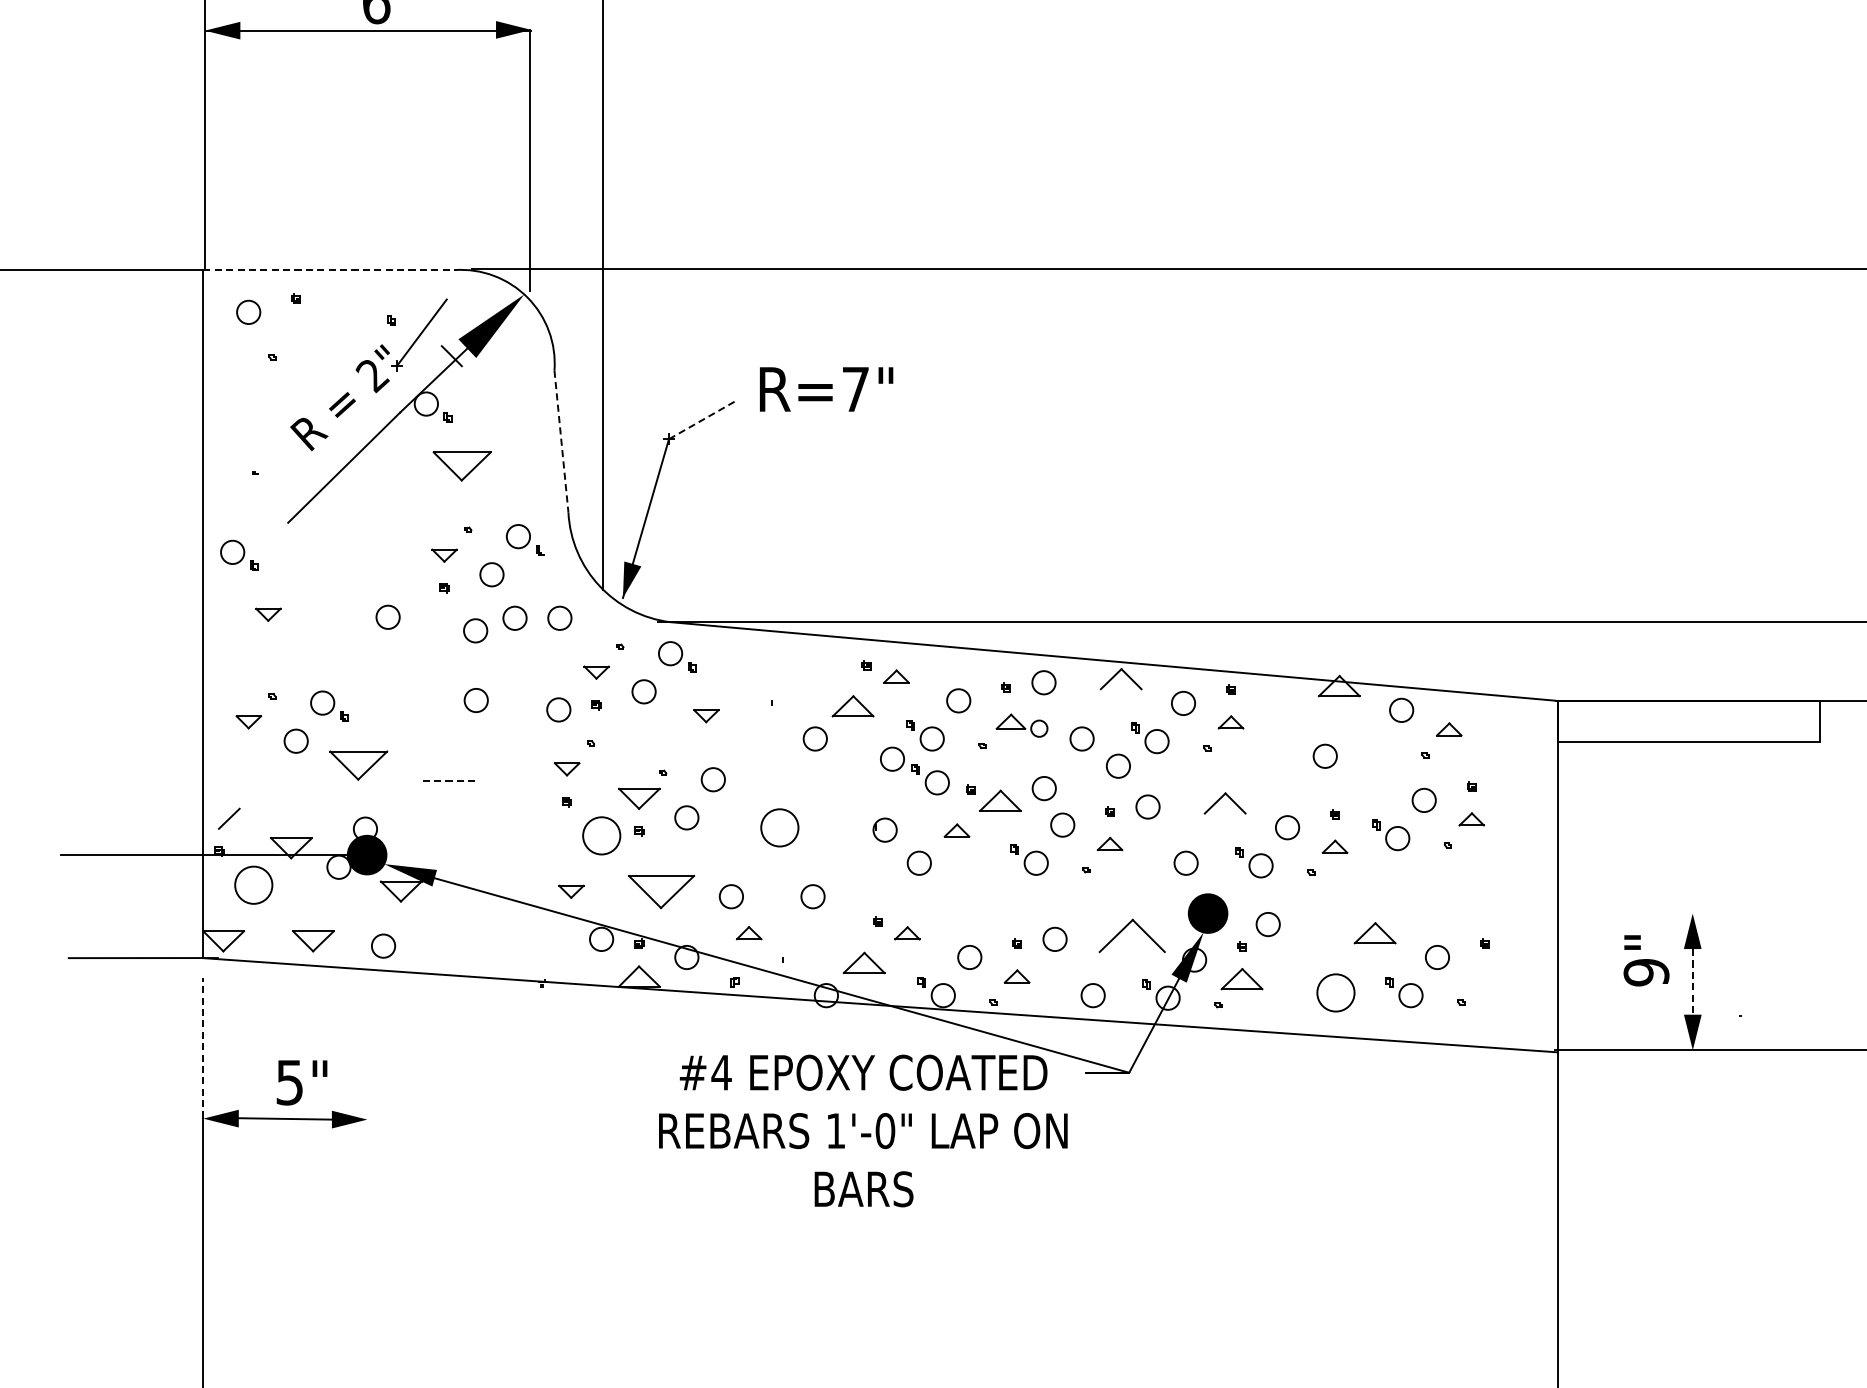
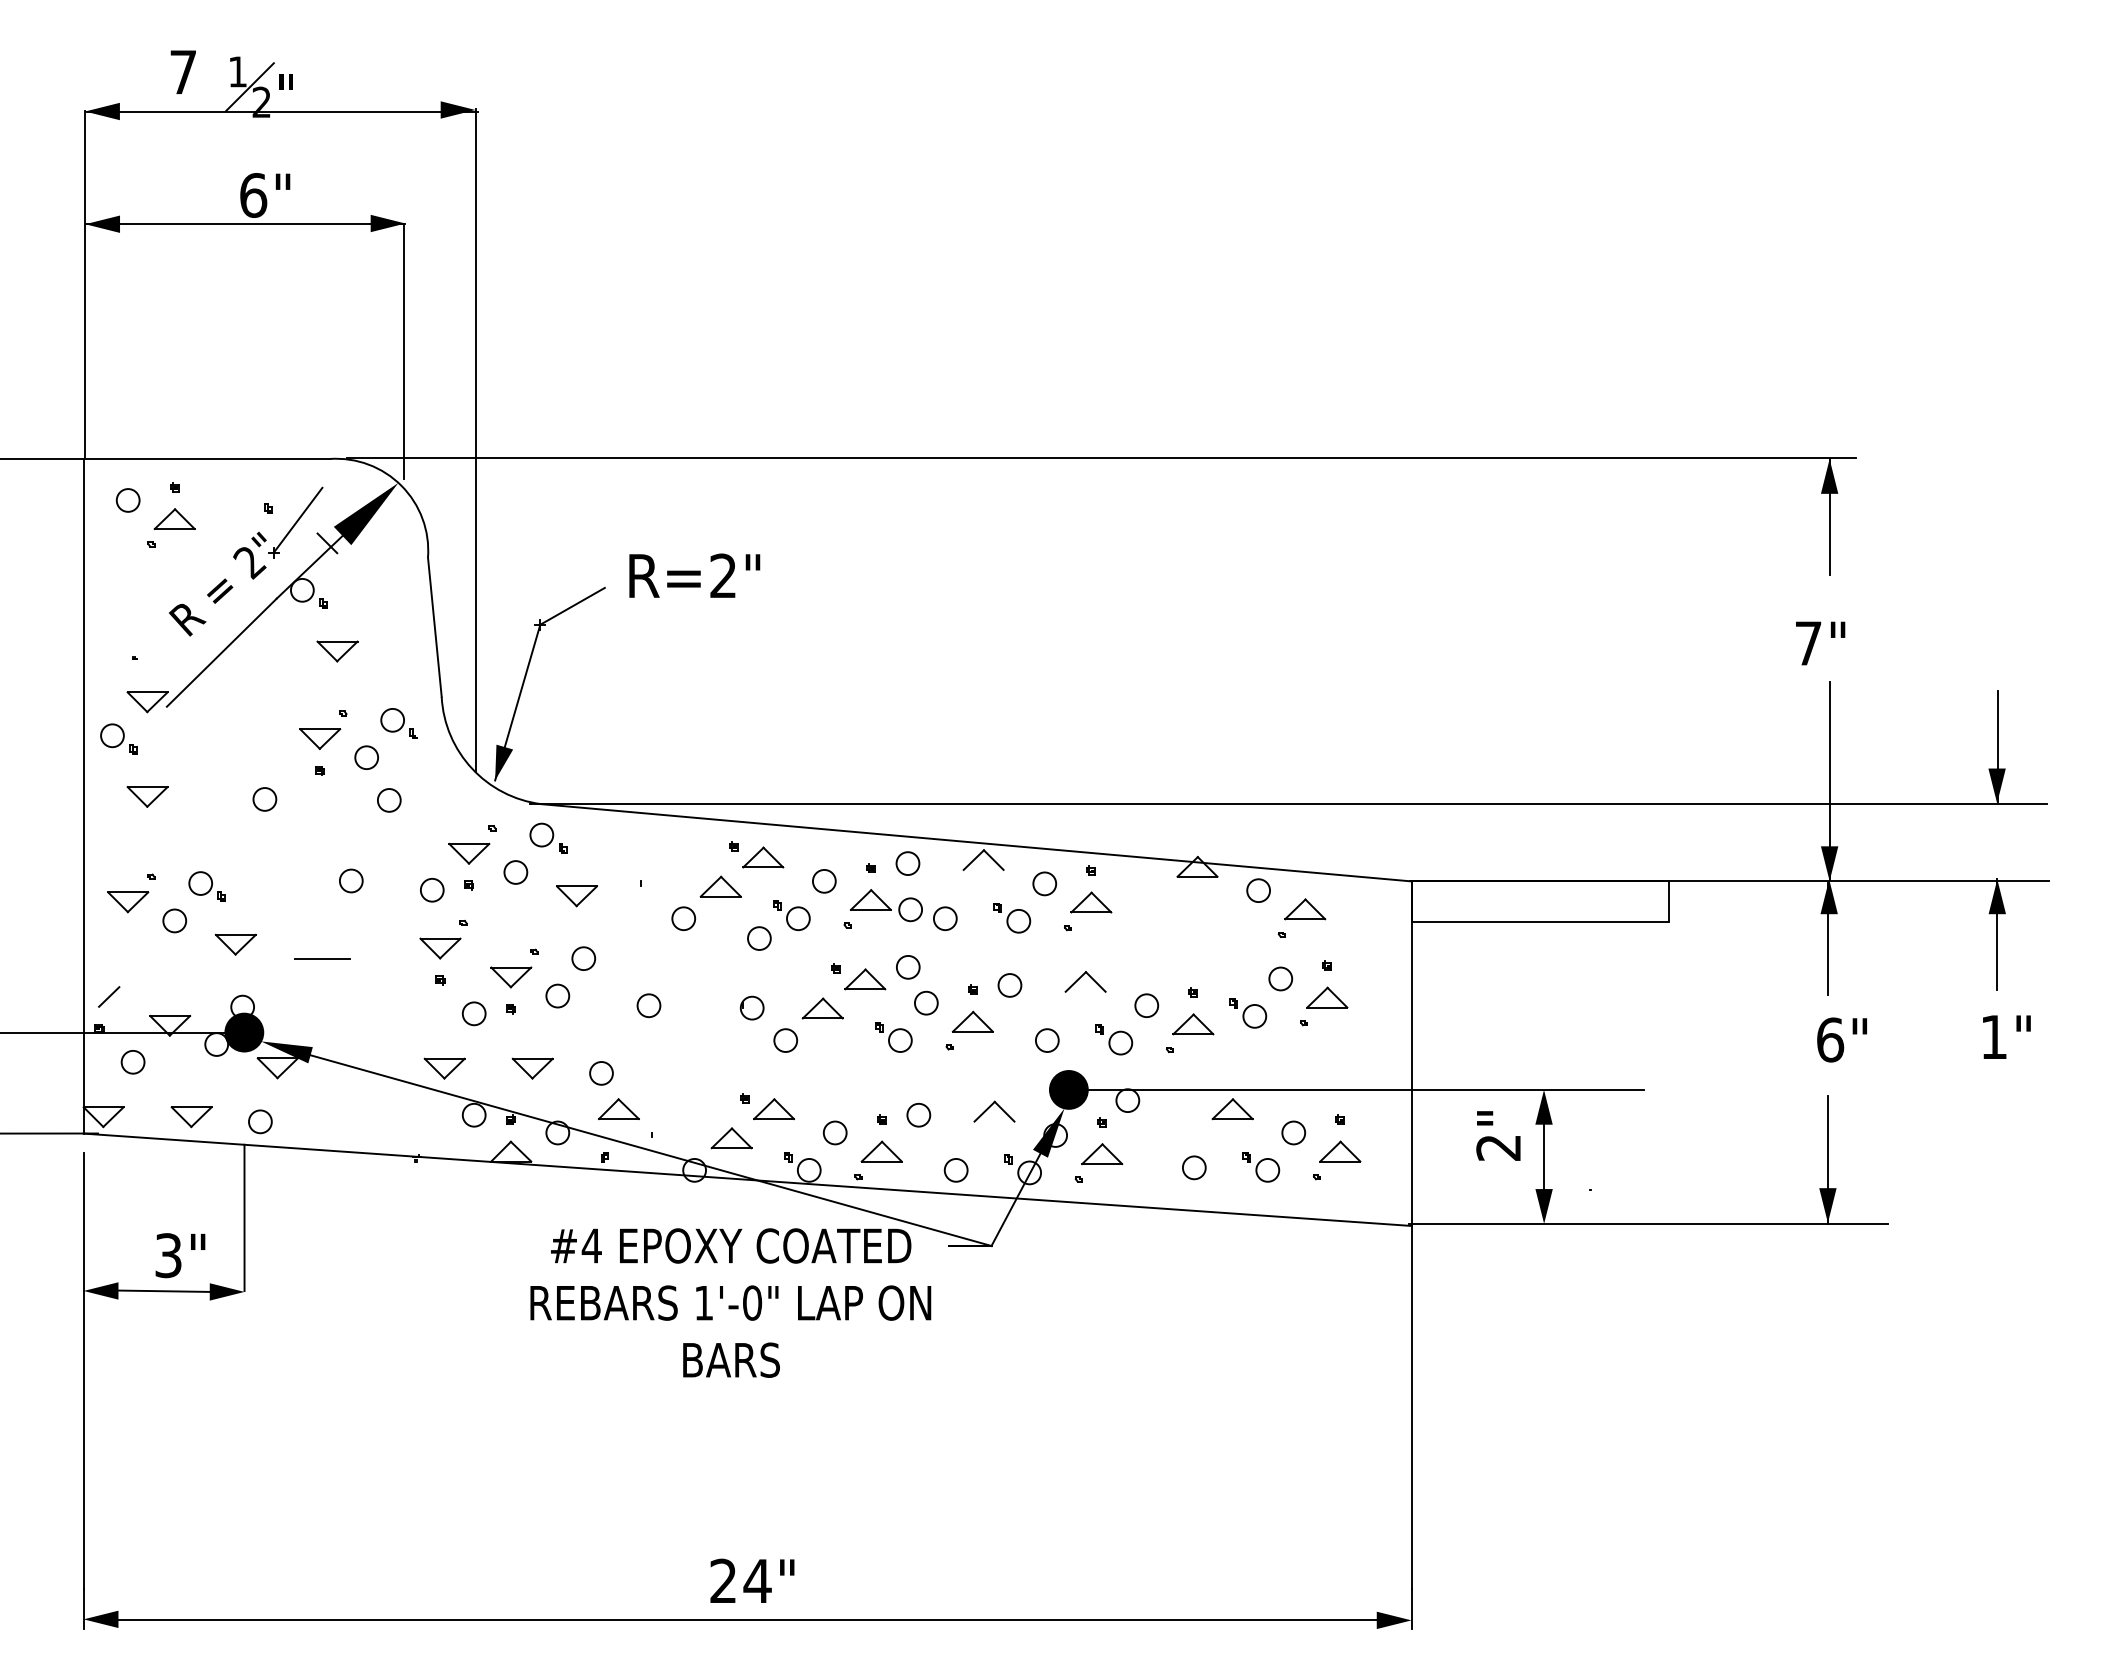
line: (329, 269) -> (207, 458), dashed -> solid
part: (295, 330) -> (174, 518), added
text: (854, 388) -> (722, 575), R=7" -> R=2"
line: (702, 420) -> (573, 606), dashed -> solid
line: (561, 441) -> (434, 627), dashed -> solid
part: (462, 466) -> (337, 651), size x0.71
part: (268, 518) -> (147, 702), added
part: (444, 555) -> (320, 738), size x1.67
part: (268, 614) -> (147, 796), size x1.67
circle: (560, 618) -> (433, 800), removed
circle: (475, 630) -> (350, 812), removed
part: (596, 672) -> (469, 853), size x1.67
part: (896, 676) -> (763, 857), size x1.67
part: (705, 716) -> (576, 896), size x1.67
part: (249, 722) -> (128, 902), size x1.67
part: (1231, 722) -> (1091, 902), size x1.67
part: (1022, 725) -> (886, 905), size x1.43
part: (1449, 729) -> (1305, 909), size x1.67
circle: (1325, 756) -> (1183, 935), removed
part: (358, 765) -> (235, 944), size x0.71
circle: (1117, 766) -> (980, 945), removed
part: (567, 769) -> (440, 948), size x1.67
part: (930, 779) -> (796, 958), removed
line: (446, 780) -> (322, 959), dashed -> solid
part: (1471, 819) -> (1327, 997), size x1.67
circle: (779, 827) -> (648, 1005), size x0.62
part: (956, 830) -> (822, 1008), size x1.67
circle: (600, 835) -> (473, 1013), size x0.62
part: (1109, 843) -> (972, 1021), size x1.67
part: (1335, 846) -> (1193, 1024), size x1.67
circle: (253, 885) -> (132, 1062), size x0.62
part: (571, 891) -> (444, 1068), size x1.67
part: (661, 891) -> (532, 1068), size x0.62
circle: (813, 896) -> (681, 1073), removed
line: (1501, 913) -> (1356, 1089), added
part: (748, 932) -> (618, 1108), size x1.67
part: (906, 933) -> (773, 1109), size x1.67
part: (1132, 935) -> (994, 1111), size x0.62
text: (1646, 972) -> (1498, 1147), 9" -> 2"
part: (1016, 976) -> (881, 1151), size x1.67
part: (1485, 976) -> (1340, 1151), added
line: (1693, 982) -> (1544, 1157), dashed -> solid
circle: (1336, 992) -> (1194, 1167), size x0.62
line: (367, 1043) -> (244, 1217), added
line: (203, 1047) -> (83, 1221), dashed -> solid
text: (289, 1082) -> (168, 1255), 5" -> 3"

